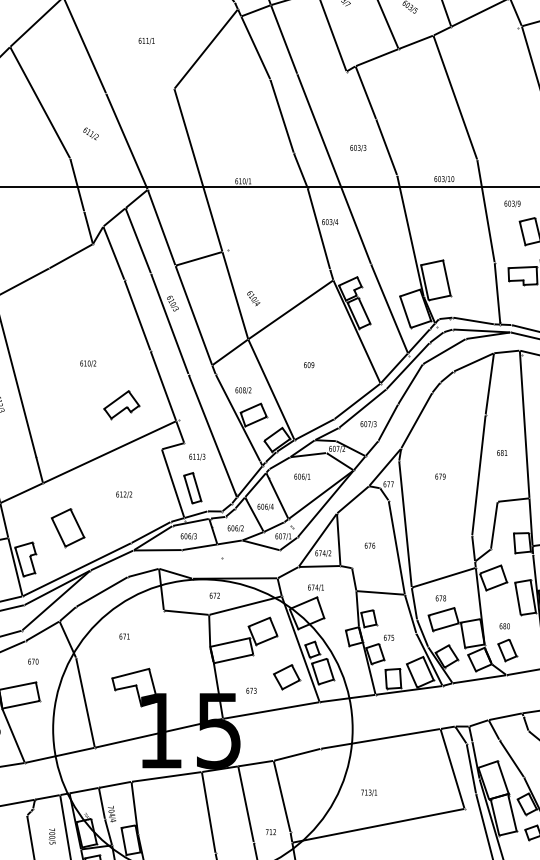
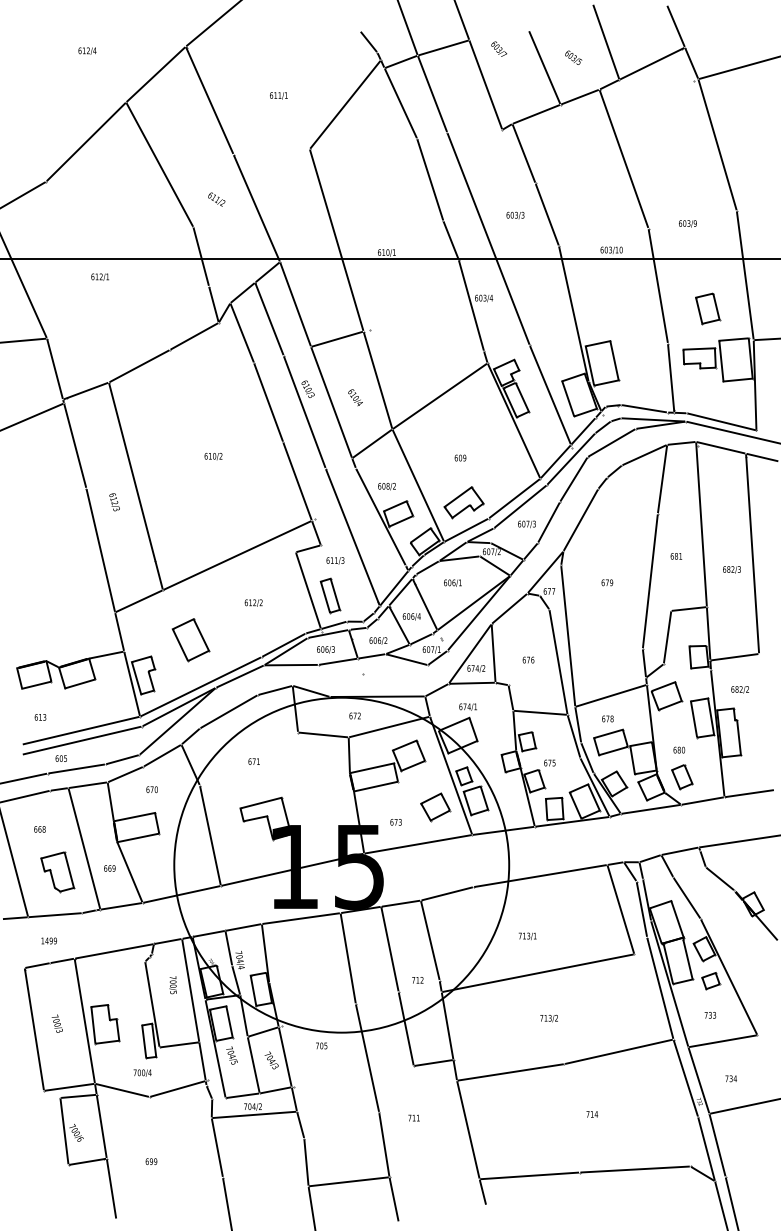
text: (512, 203) -> (687, 223), moved
text: (253, 298) -> (355, 397), moved
part: (121, 404) -> (463, 502), moved

